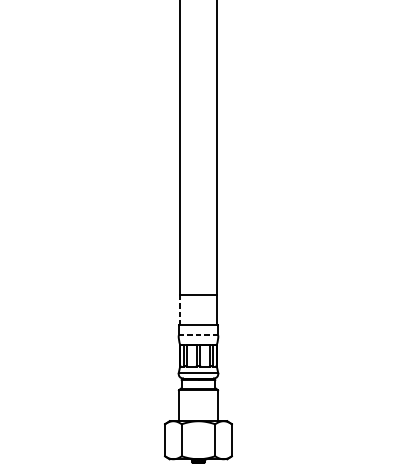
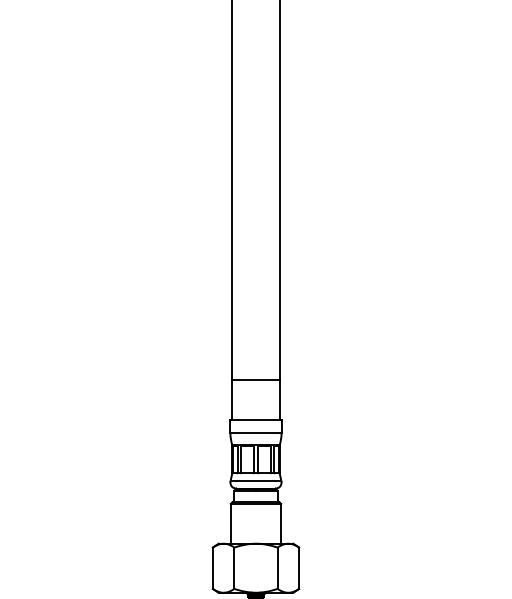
line: (179, 310) -> (231, 400), dashed -> solid
line: (198, 335) -> (256, 433), dashed -> solid

